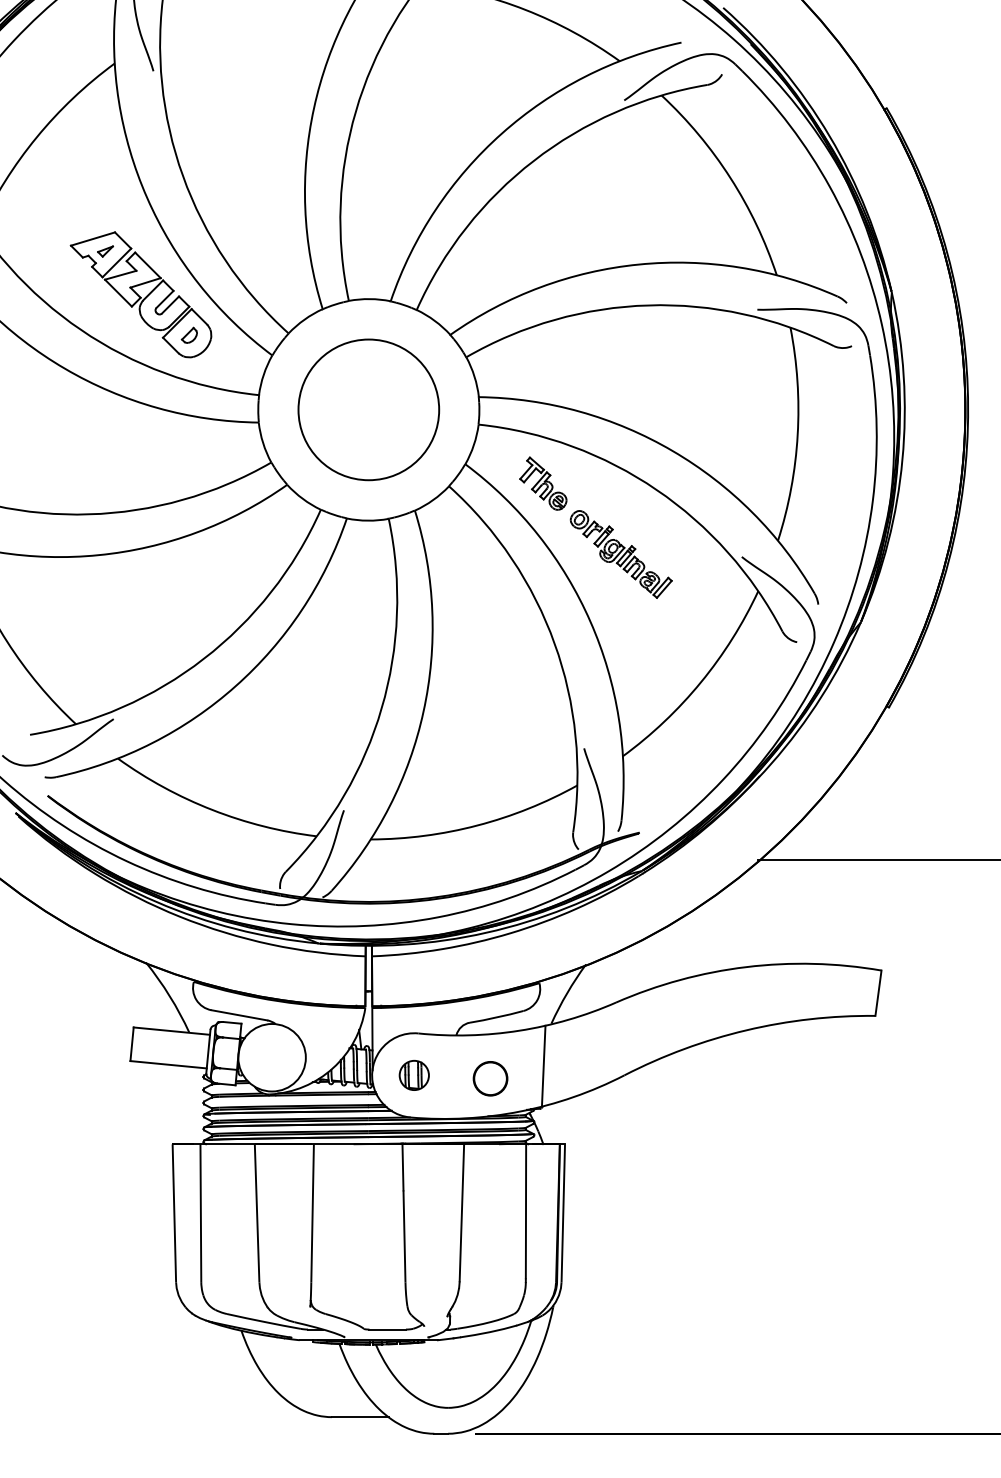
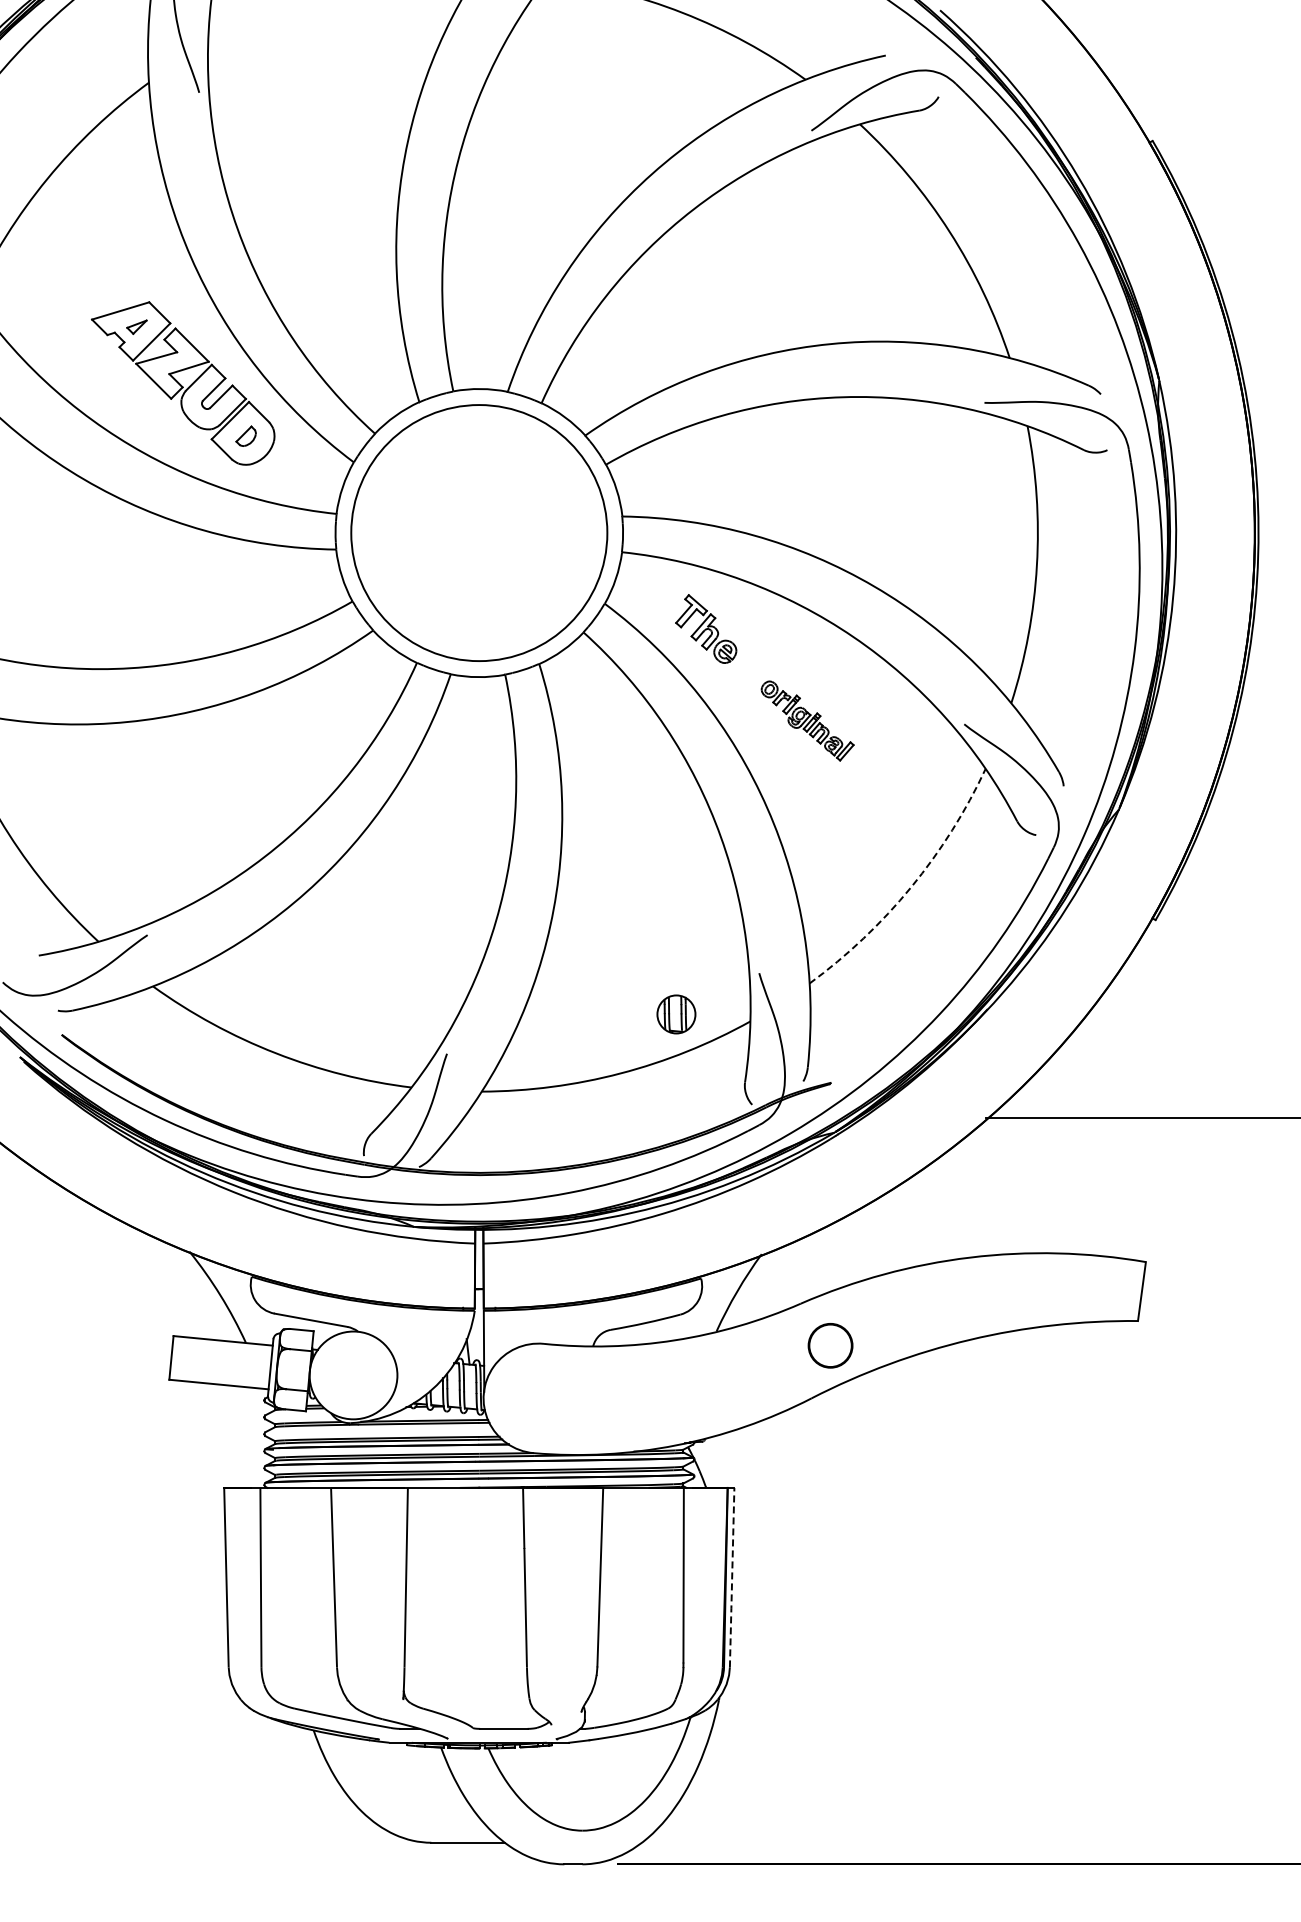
circle: (368, 409) -> (478, 532), size x1.4
part: (621, 554) -> (807, 720), size x0.7
arc: (701, 682) -> (911, 887), solid -> dashed
line: (543, 1066) -> (706, 1386), removed
part: (414, 1075) -> (676, 1014), moved
part: (490, 1078) -> (830, 1345), moved
line: (563, 1213) -> (732, 1577), solid -> dashed

